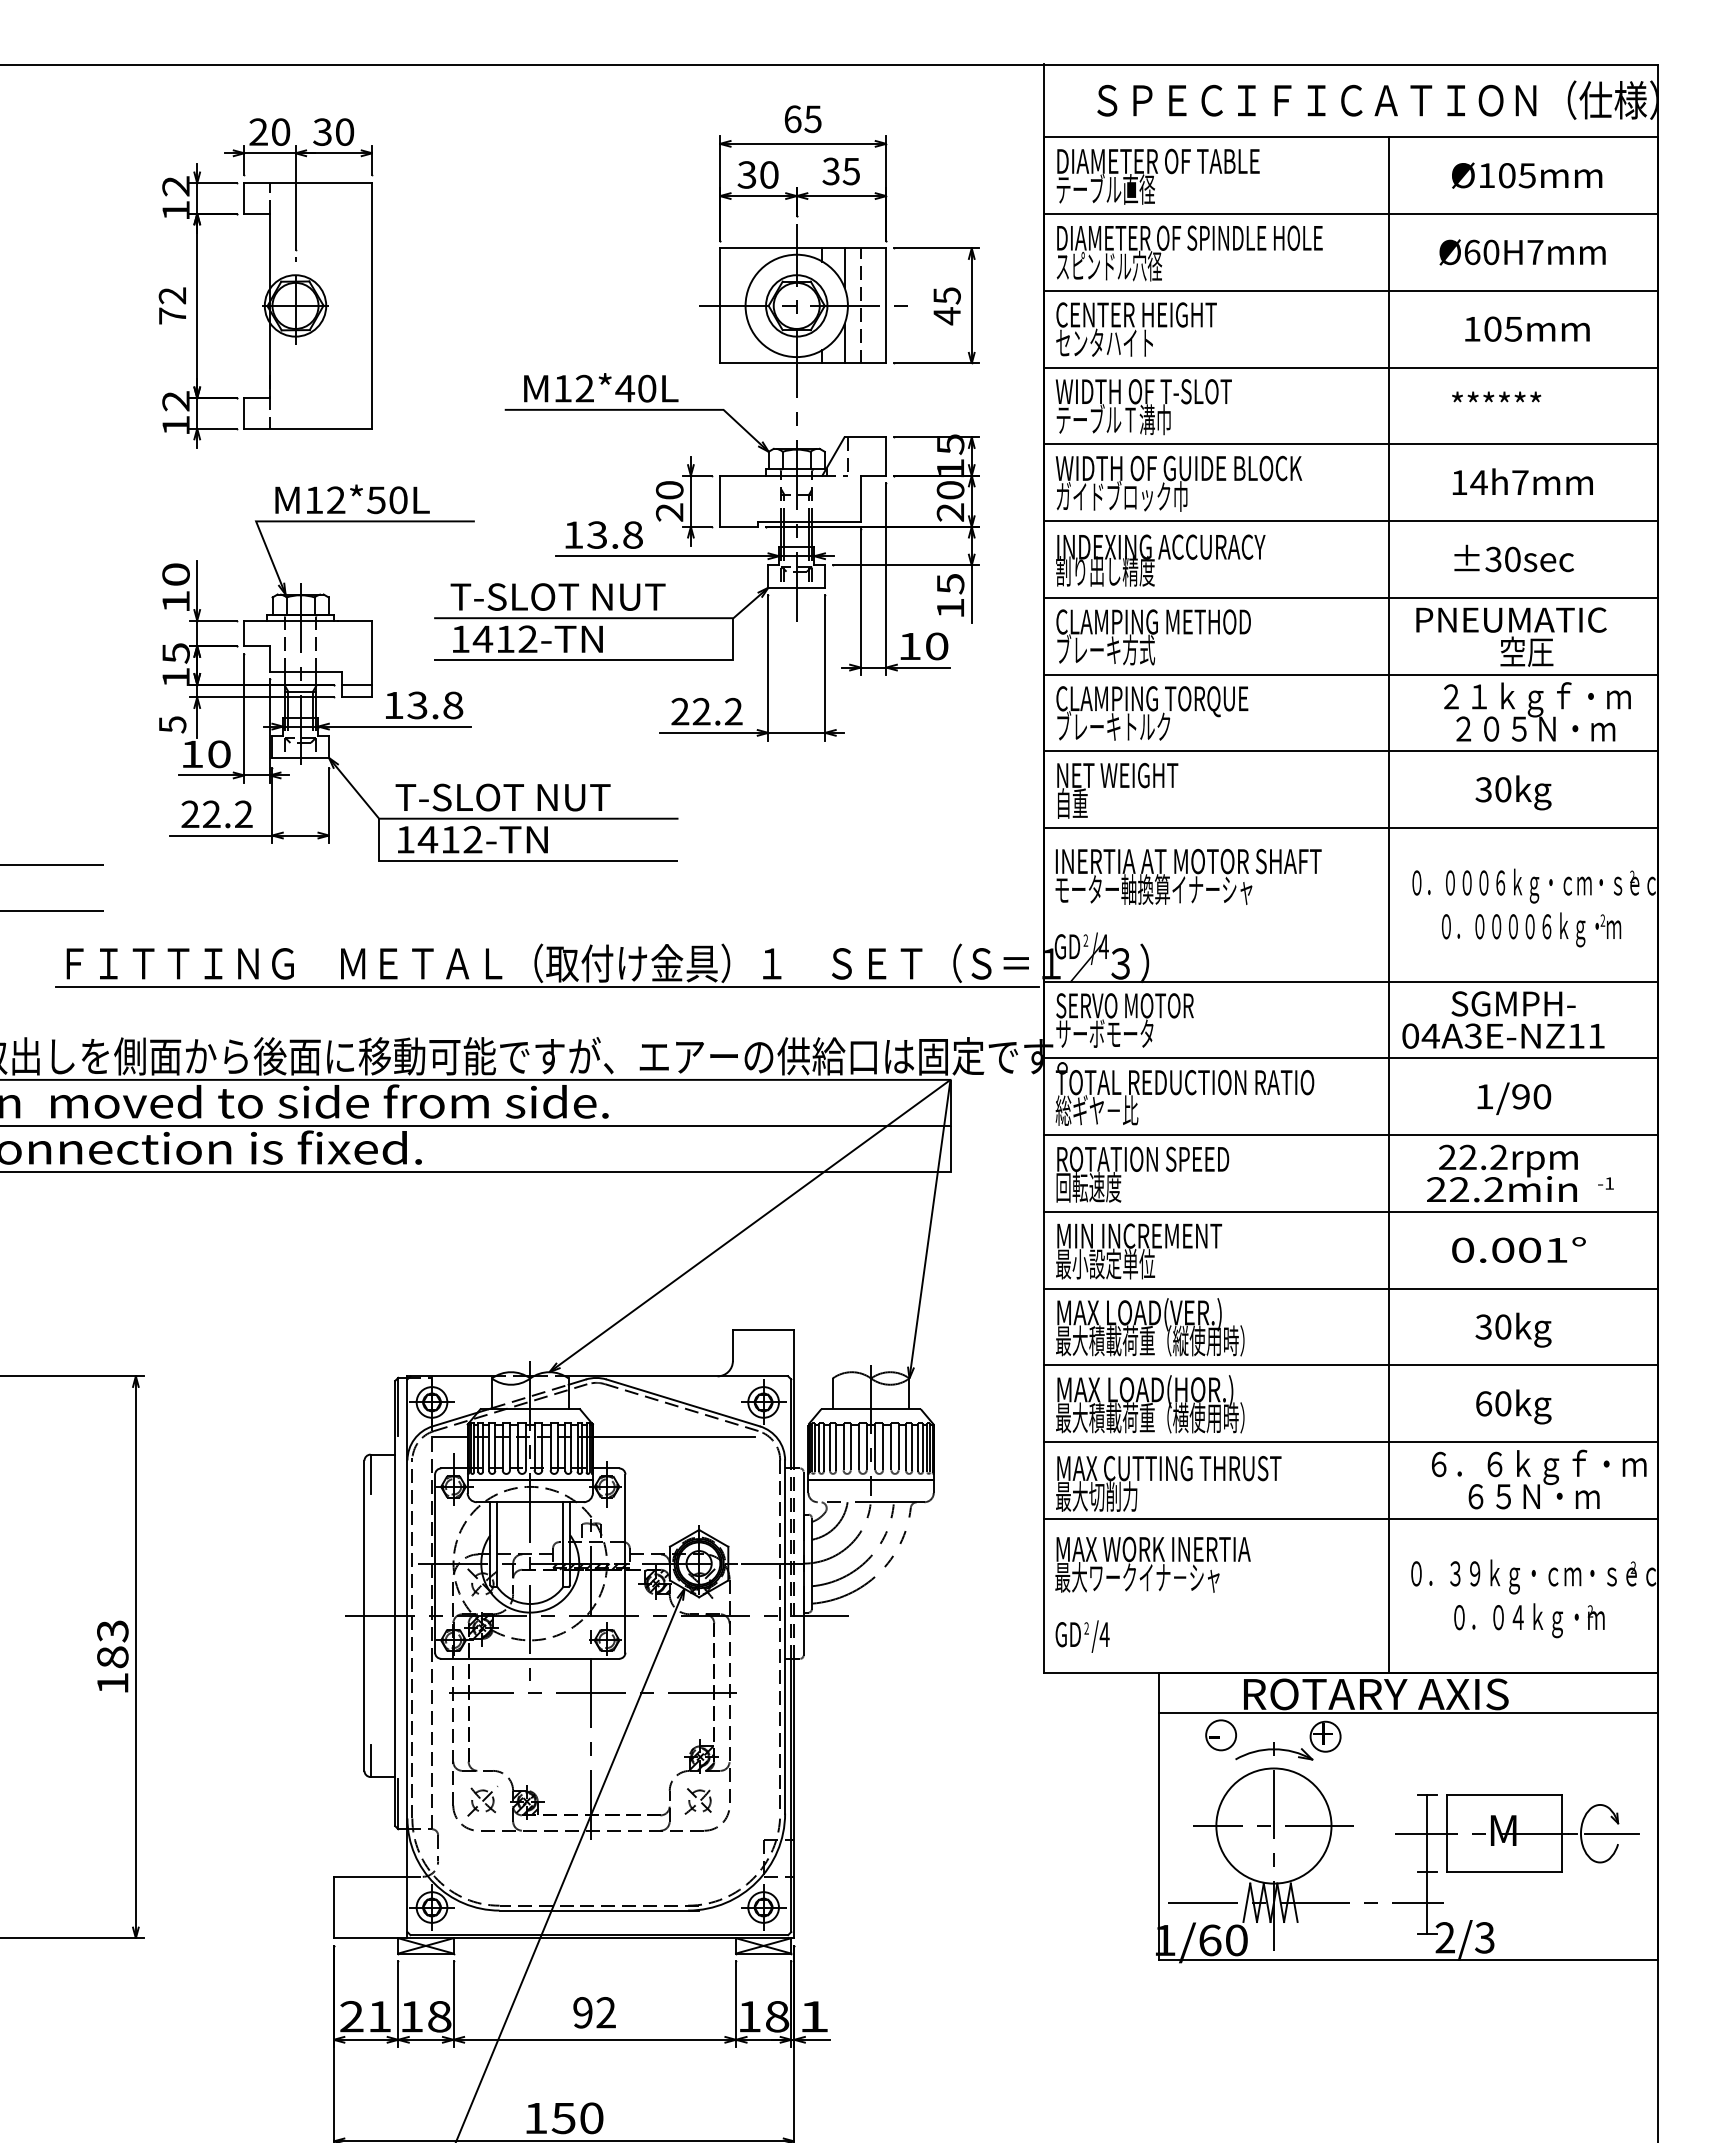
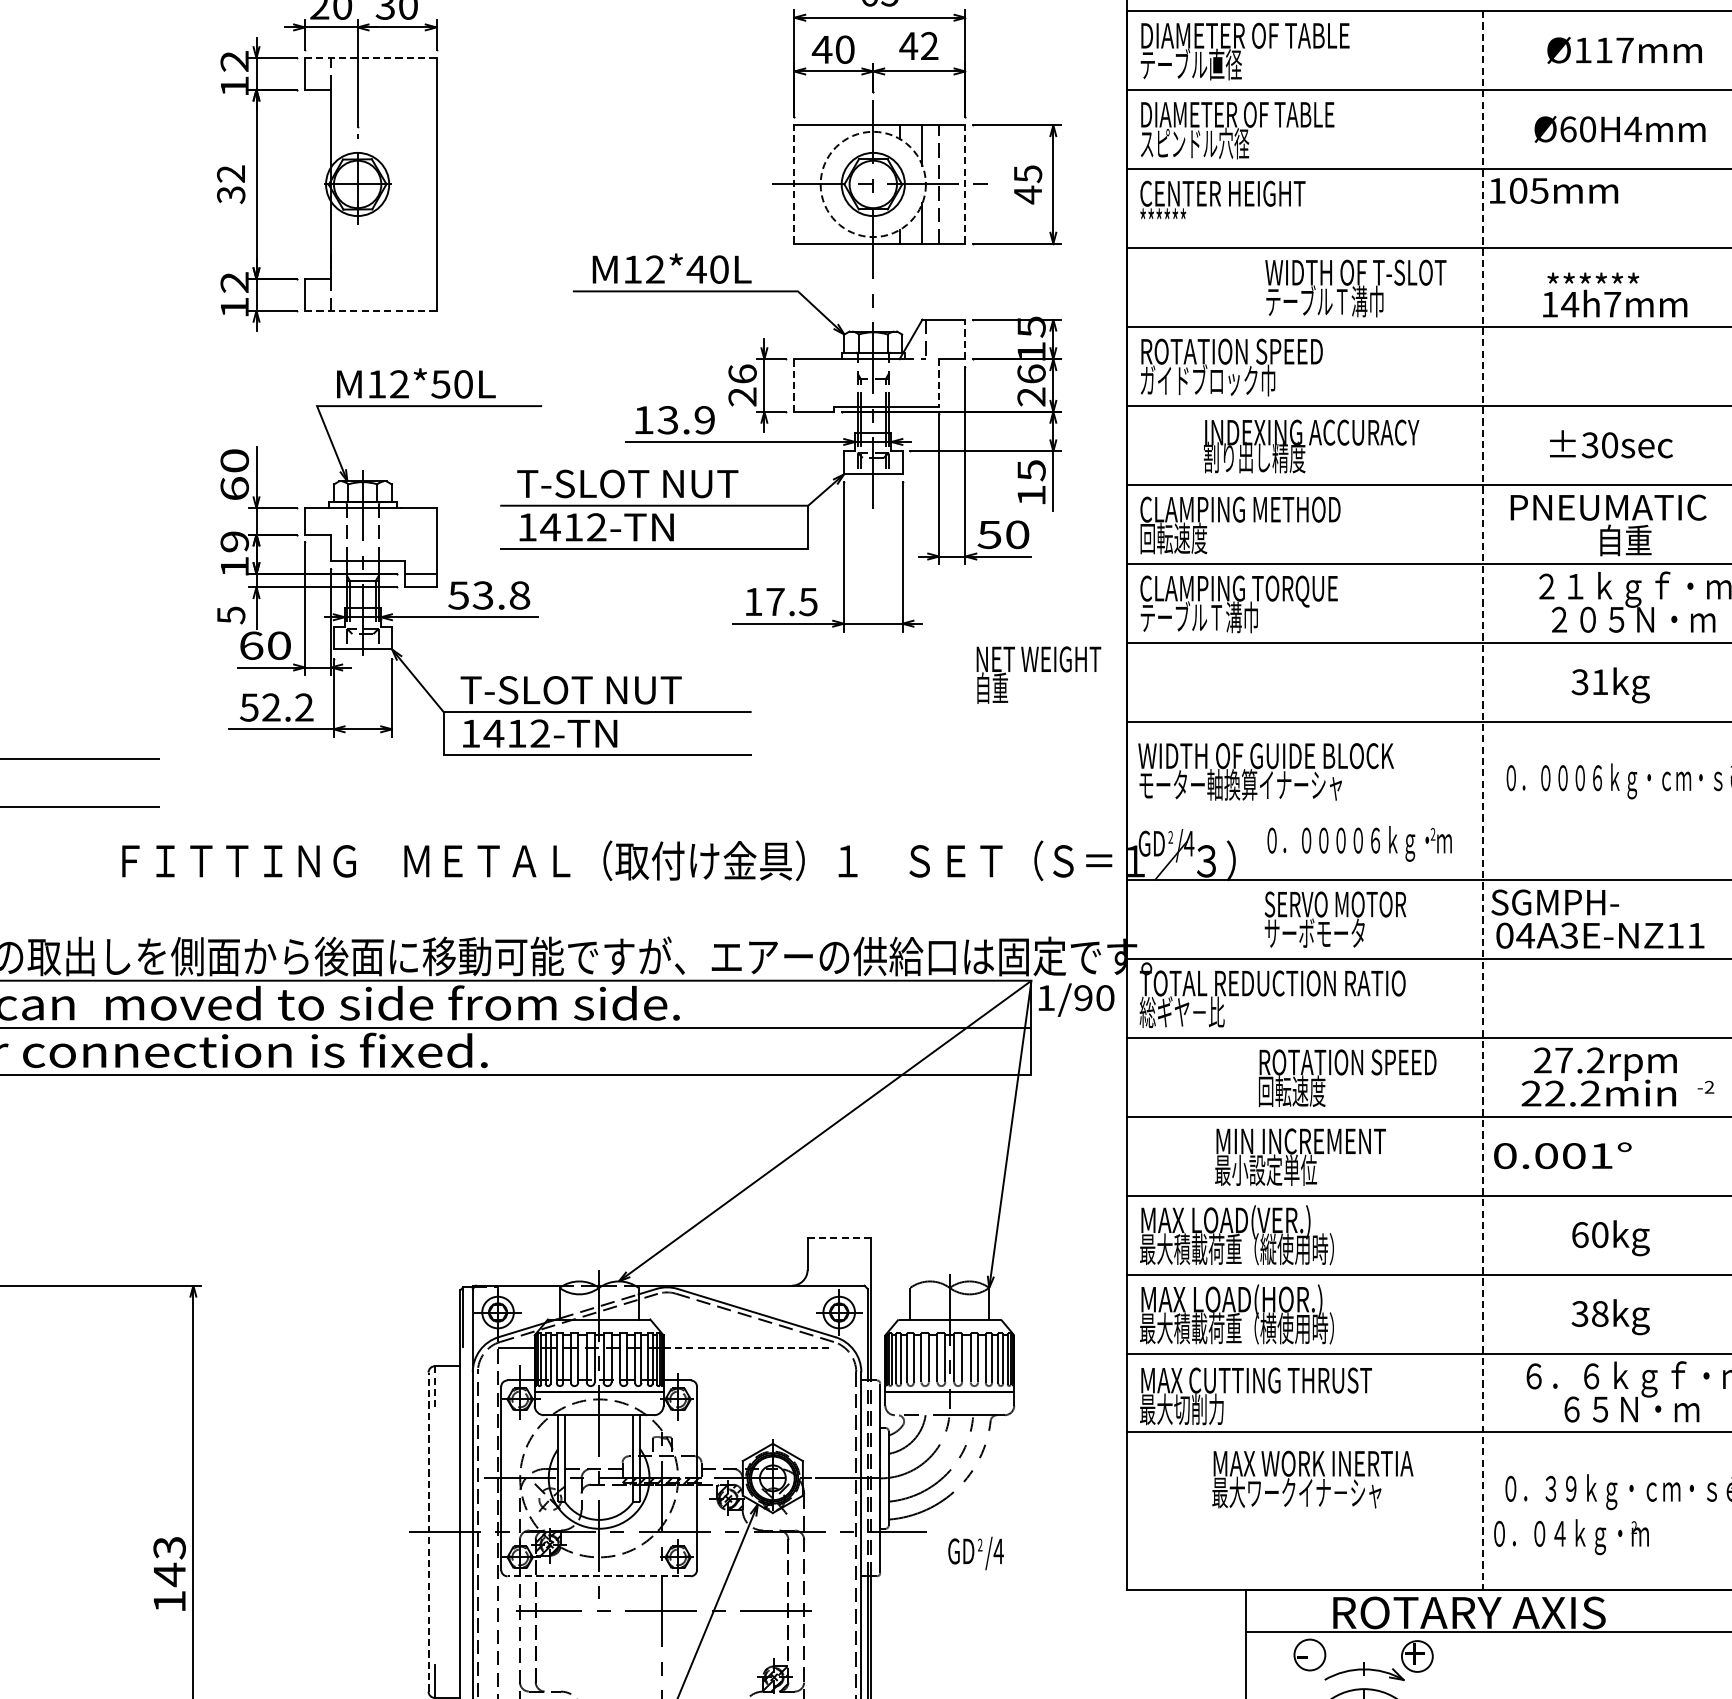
text: (840, 171) -> (918, 46), 35 -> 42
text: (747, 174) -> (822, 49), 30 -> 40
text: (1517, 175) -> (1614, 50), Ø105mm -> Ø117mm
line: (308, 183) -> (370, 58), solid -> dashed
text: (1254, 237) -> (1344, 114), DIAMETER OF SPINDLE HOLE -> DIAMETER OF TABLE
text: (1534, 252) -> (1632, 129), Ø60H7mm -> Ø60H4mm
line: (720, 305) -> (794, 184), solid -> dashed
circle: (796, 305) -> (873, 184), solid -> dashed
line: (886, 305) -> (965, 184), solid -> dashed
text: (172, 315) -> (231, 194), 72 -> 32
text: (1527, 328) -> (1554, 190), moved
text: (1104, 342) -> (1189, 222), センタハイト -> ******
text: (1143, 407) -> (1355, 288), moved
line: (308, 428) -> (370, 310), solid -> dashed
line: (886, 456) -> (965, 339), solid -> dashed
text: (1178, 468) -> (1266, 351), WIDTH OF GUIDE BLOCK -> ROTATION SPEED
text: (1522, 481) -> (1614, 303), moved
text: (669, 489) -> (742, 373), 20 -> 26
text: (950, 489) -> (1031, 373), 20 -> 26
line: (860, 499) -> (938, 383), solid -> dashed
line: (720, 501) -> (794, 385), solid -> dashed
text: (632, 534) -> (704, 419), 13.8 -> 13.9
text: (1160, 560) -> (1311, 446), moved
text: (175, 601) -> (234, 488), 10 -> 60
text: (909, 646) -> (989, 534), 10 -> 50
text: (1105, 649) -> (1190, 537), ブレーキ方式 -> 回転速度
text: (1526, 651) -> (1624, 539), 空圧 -> 自重
text: (175, 653) -> (234, 542), 15 -> 19
text: (393, 705) -> (458, 595), 13.8 -> 53.8
text: (706, 711) -> (780, 601), 22.2 -> 17.5
text: (1113, 726) -> (1199, 617), ブレーキトルク -> テーブルＴ溝巾
text: (192, 754) -> (251, 645), 10 -> 60
text: (1503, 789) -> (1600, 681), 30kg -> 31kg
text: (1117, 790) -> (1038, 674), moved
text: (190, 814) -> (249, 707), 22.2 -> 52.2
text: (1187, 861) -> (1275, 756), INERTIA AT MOTOR SHAFT -> WIDTH OF GUIDE BLOCK
line: (1389, 904) -> (1483, 800), solid -> dashed
text: (1531, 929) -> (1359, 843), moved
line: (547, 986) -> (616, 884), removed
text: (1513, 1003) -> (1555, 902), moved
text: (1124, 1020) -> (1334, 919), moved
text: (1514, 1098) -> (1076, 999), moved
text: (1467, 1156) -> (1563, 1059), 22.2rpm -> 27.2rpm
text: (1142, 1174) -> (1347, 1078), moved
text: (1609, 1183) -> (1709, 1087), -1 -> -2
text: (1518, 1249) -> (1562, 1155), moved
text: (1139, 1251) -> (1301, 1157), moved
text: (1483, 1326) -> (1579, 1234), 30kg -> 60kg
line: (763, 1330) -> (839, 1238), solid -> dashed
text: (1493, 1403) -> (1590, 1313), 60kg -> 38kg
line: (673, 1436) -> (746, 1347), solid -> dashed
line: (370, 1474) -> (434, 1386), solid -> dashed
text: (1152, 1564) -> (1312, 1479), moved
line: (364, 1615) -> (428, 1531), solid -> dashed
text: (1529, 1620) -> (1571, 1536), moved
text: (1082, 1636) -> (975, 1553), moved
text: (112, 1657) -> (169, 1574), 183 -> 143
line: (529, 1658) -> (598, 1575), solid -> dashed

